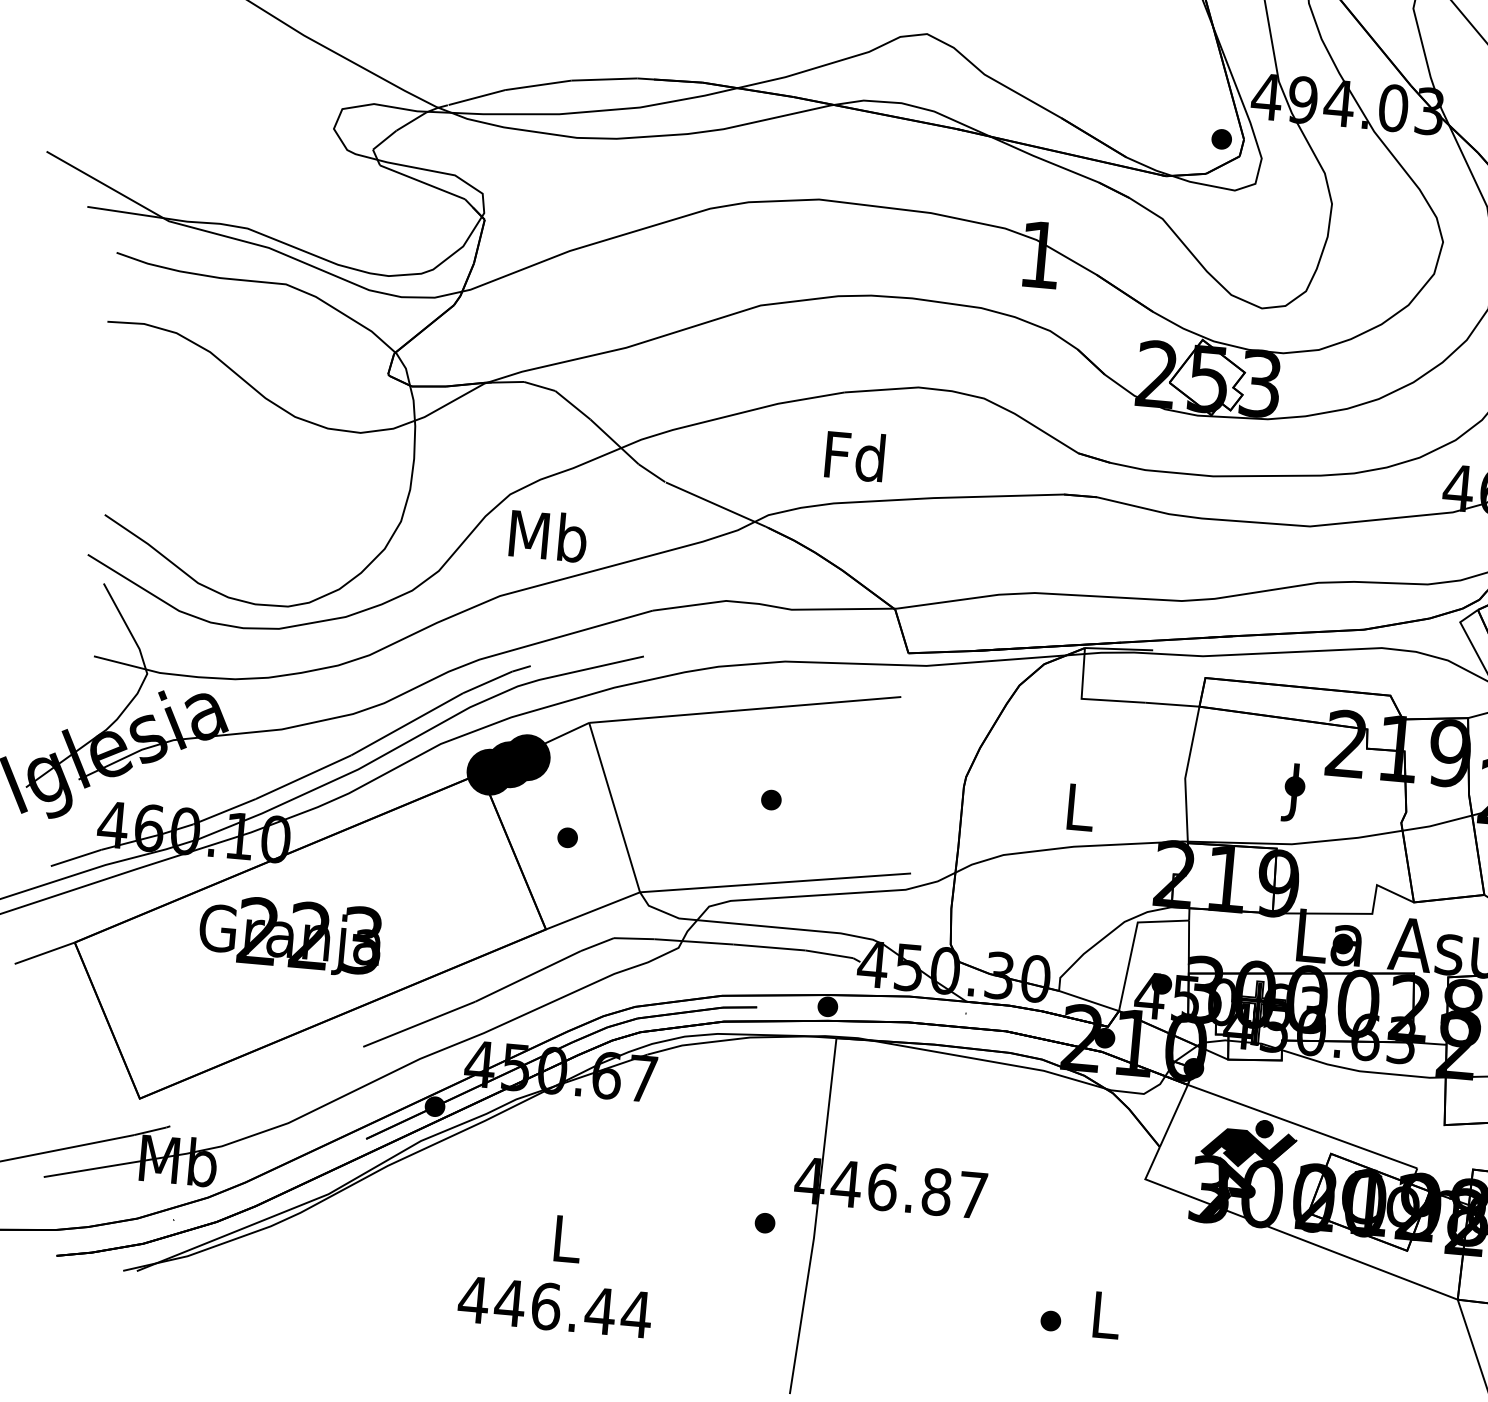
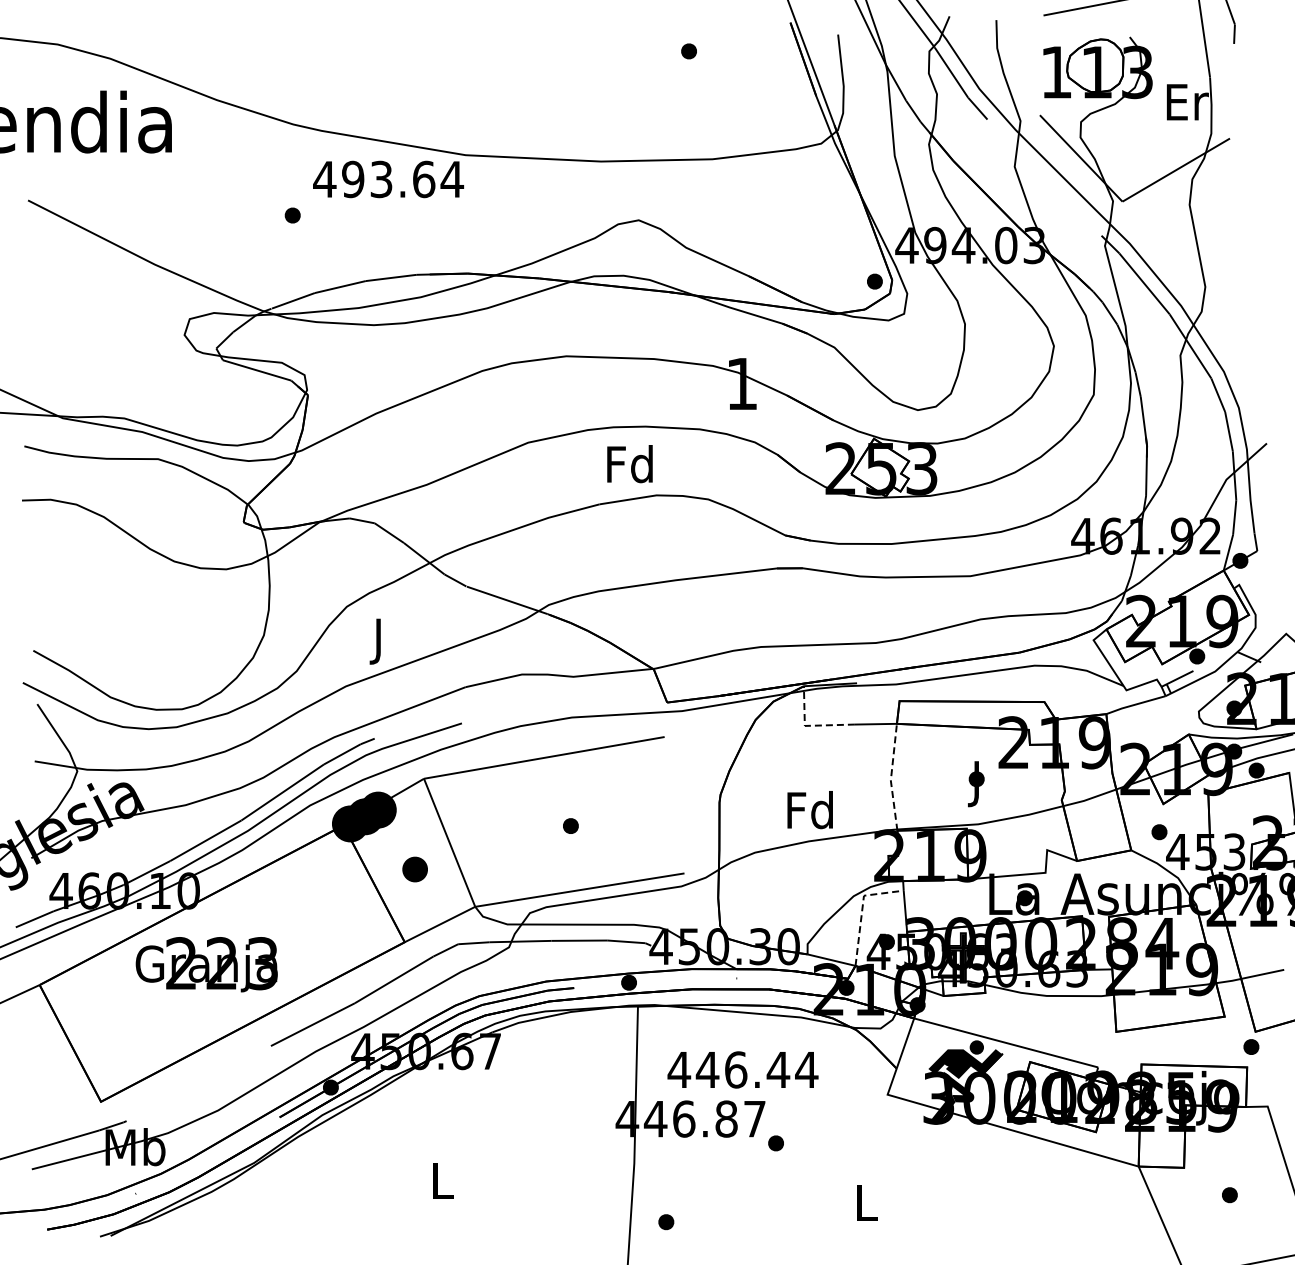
text: (854, 456) -> (629, 464), moved
text: (548, 541) -> (379, 640), Mb -> J
line: (1087, 698) -> (809, 725), solid -> dashed
line: (1186, 774) -> (891, 777), solid -> dashed
text: (1077, 807) -> (809, 810), L -> Fd
part: (567, 837) -> (415, 869), size x1.6
line: (1134, 939) -> (862, 909), solid -> dashed
part: (765, 1223) -> (666, 1222), moved
text: (554, 1306) -> (742, 1069), moved
part: (1050, 1321) -> (775, 1143), moved

